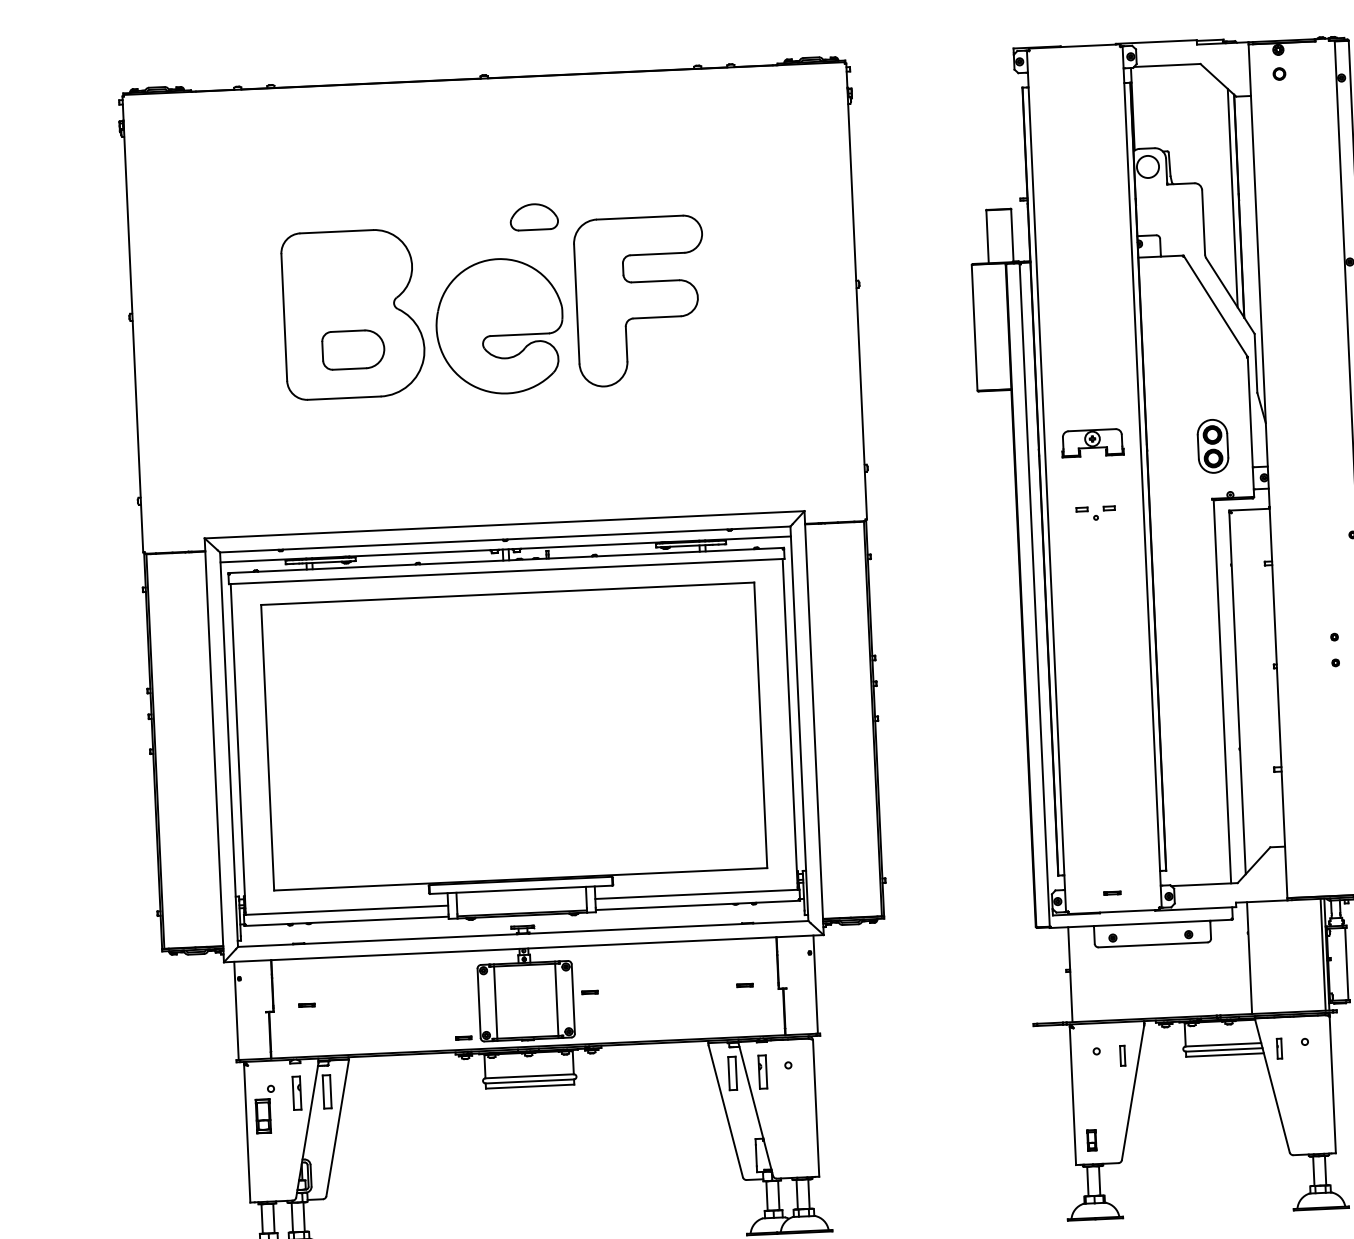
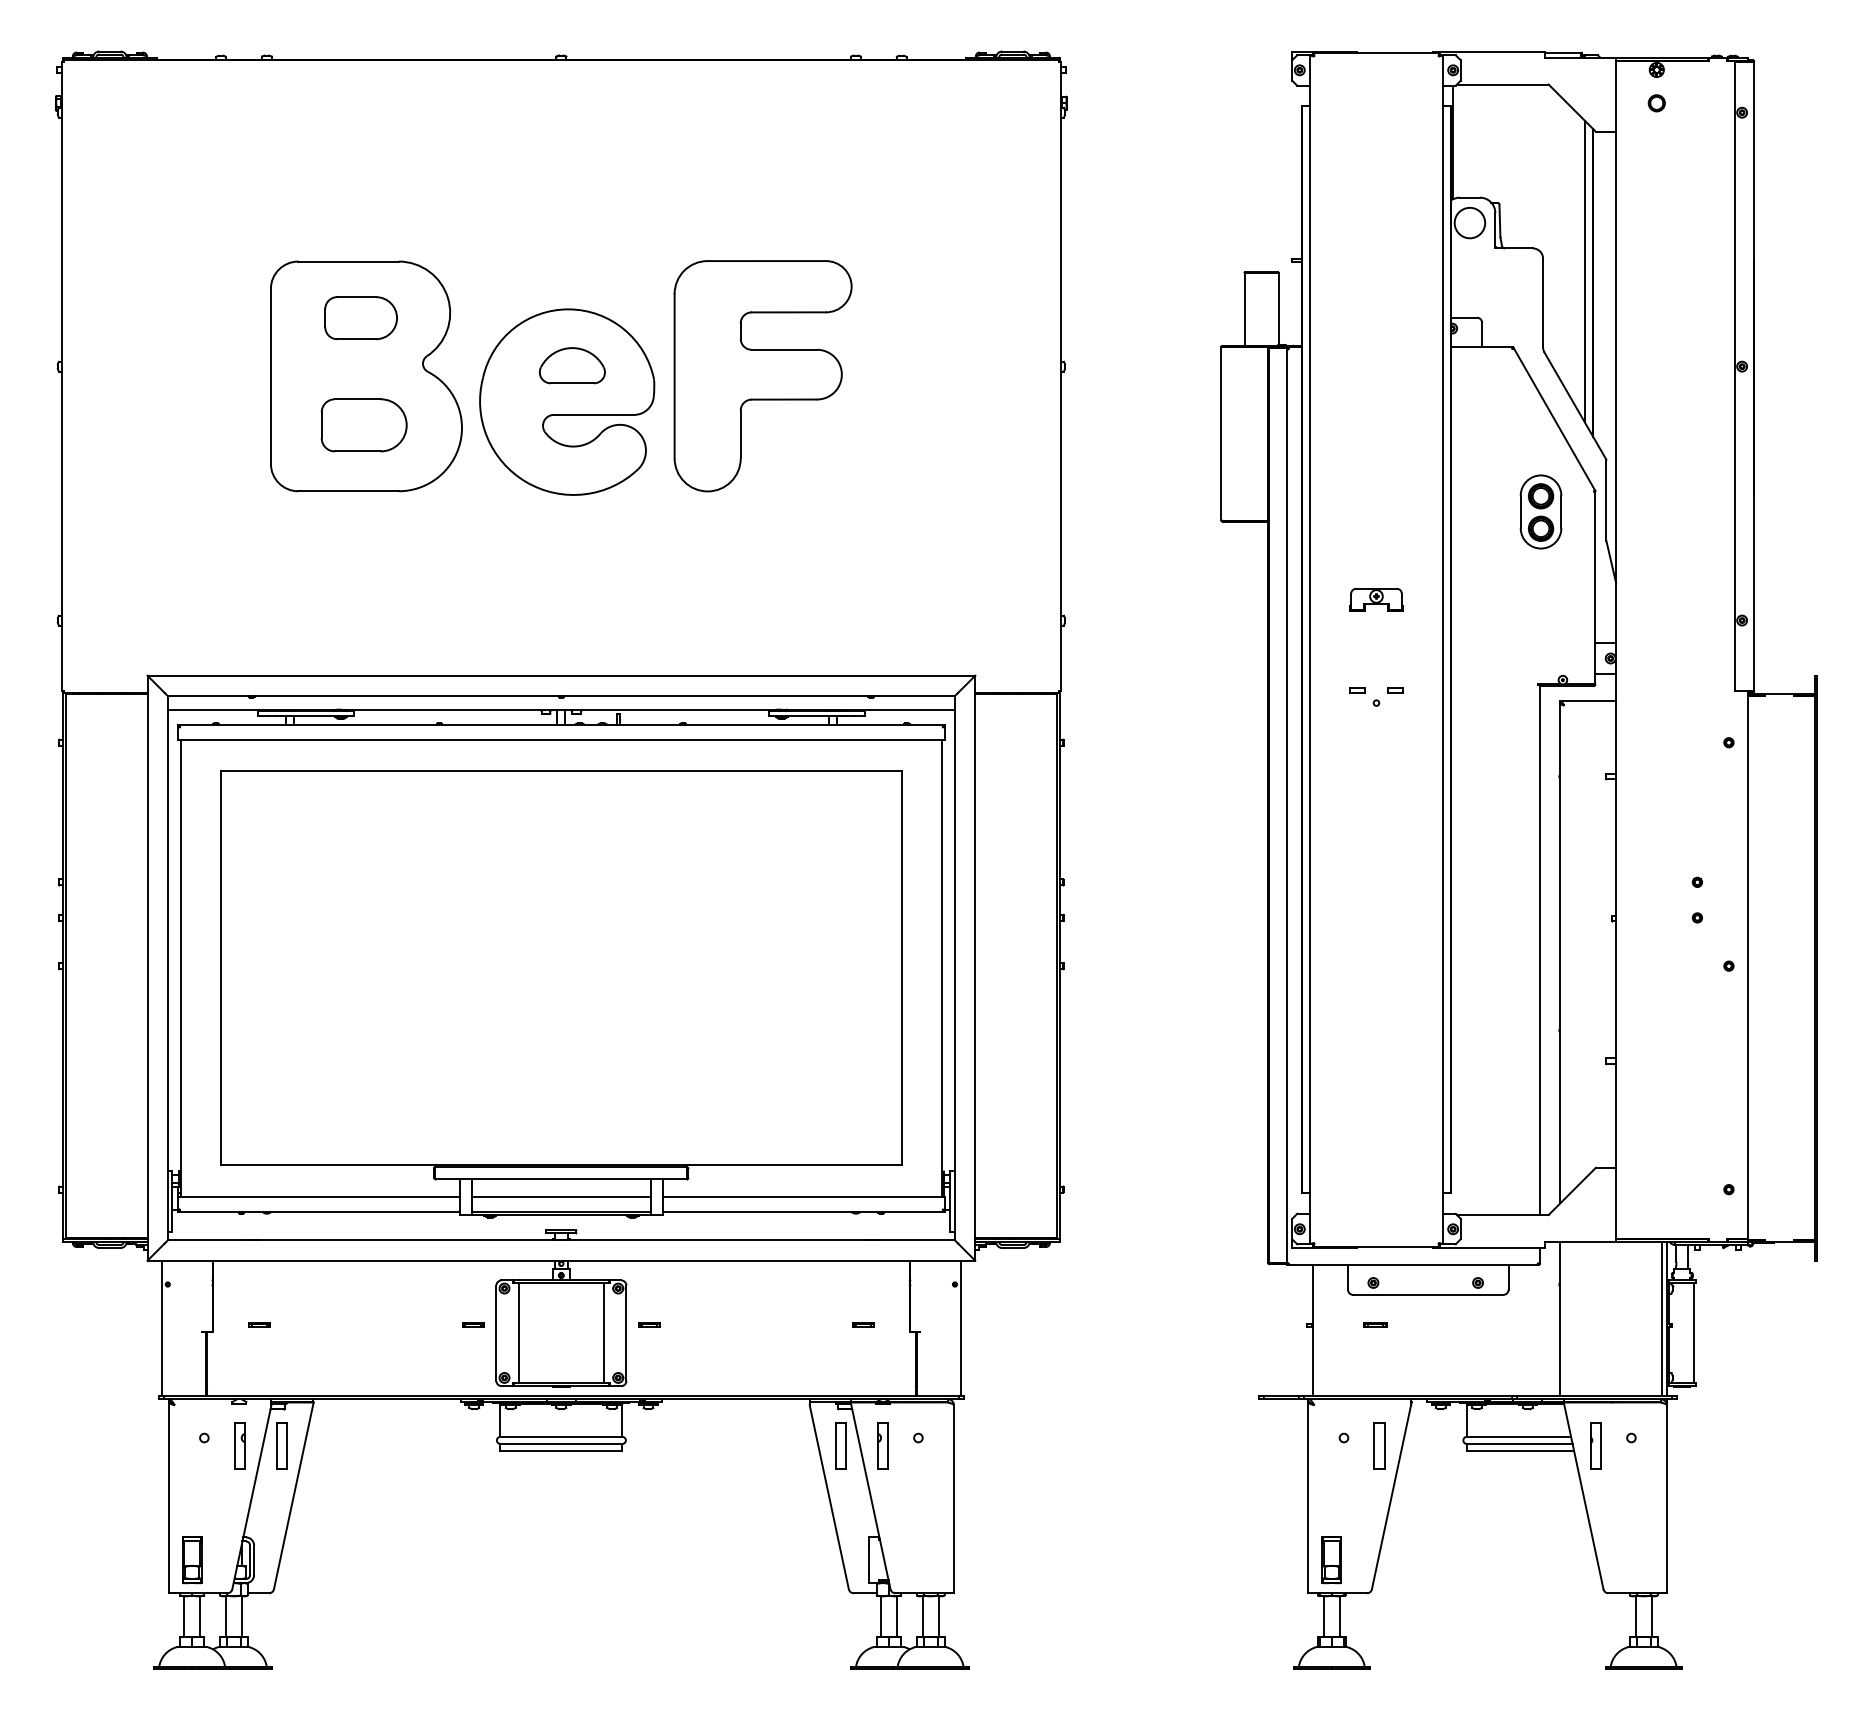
part: (533, 216) -> (571, 365), moved
part: (347, 272) -> (360, 318), added
part: (1092, 442) -> (1376, 599), size x0.62
part: (1212, 446) -> (1540, 511), moved
part: (1112, 892) -> (1375, 1324), moved
line: (521, 902) -> (561, 1196), added
part: (464, 1037) -> (473, 1324), moved
part: (1279, 1048) -> (1595, 1445), size x1.67
part: (1122, 1055) -> (1379, 1445), size x1.67
part: (263, 1116) -> (192, 1560), moved
part: (1091, 1140) -> (1331, 1560), size x1.67

